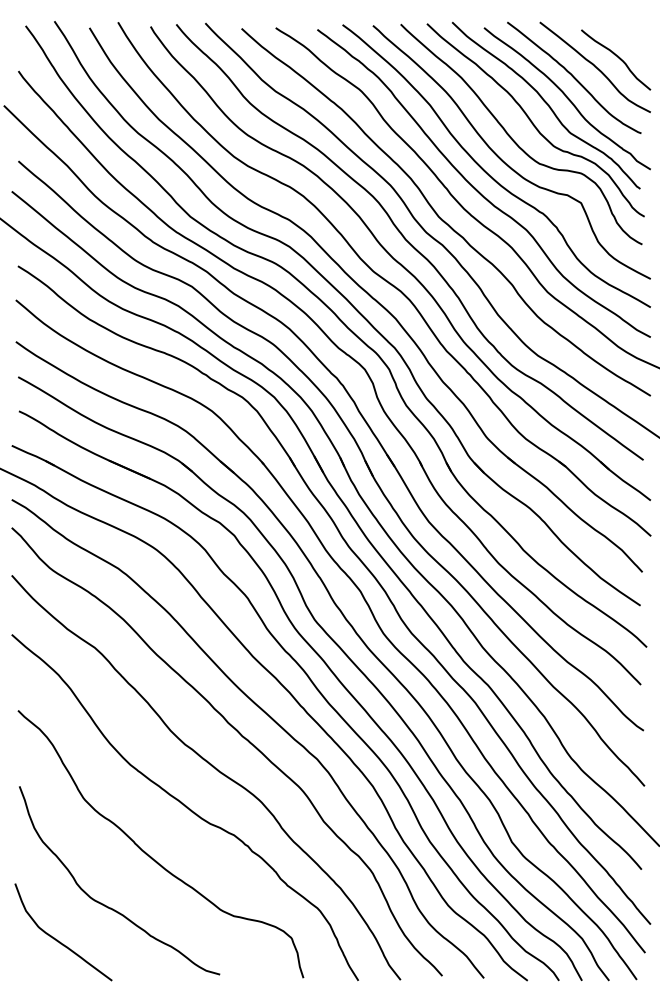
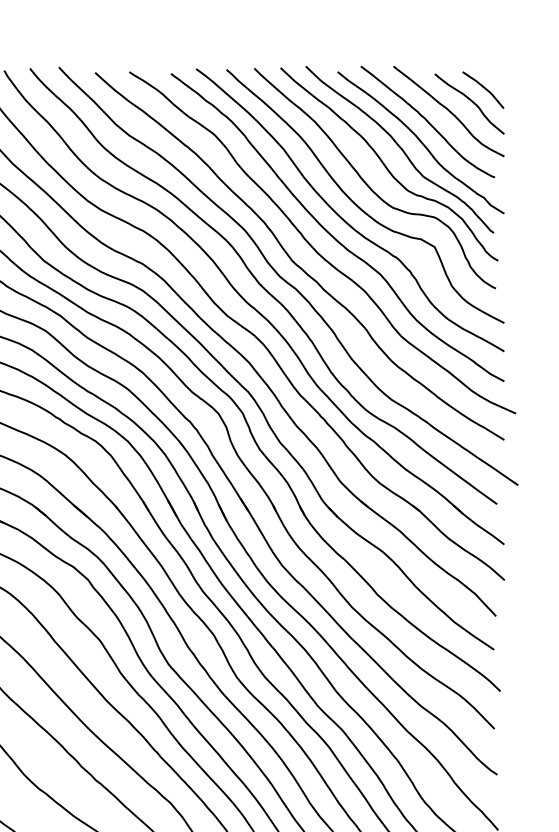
line: (630, 44) -> (484, 88), added

